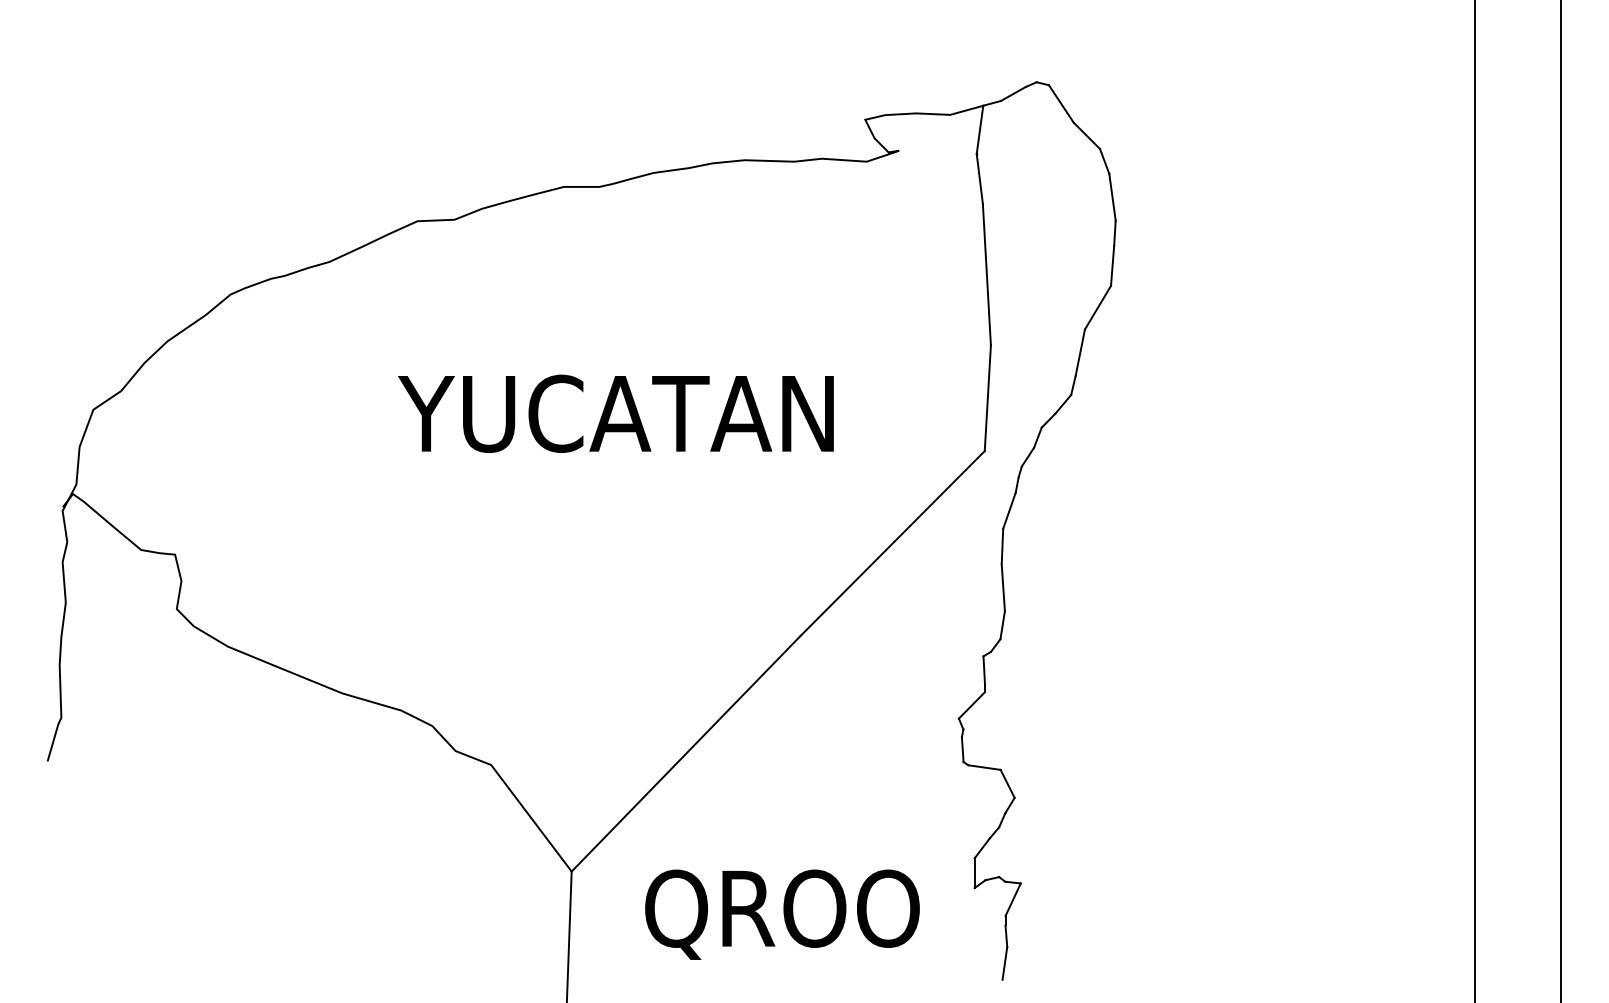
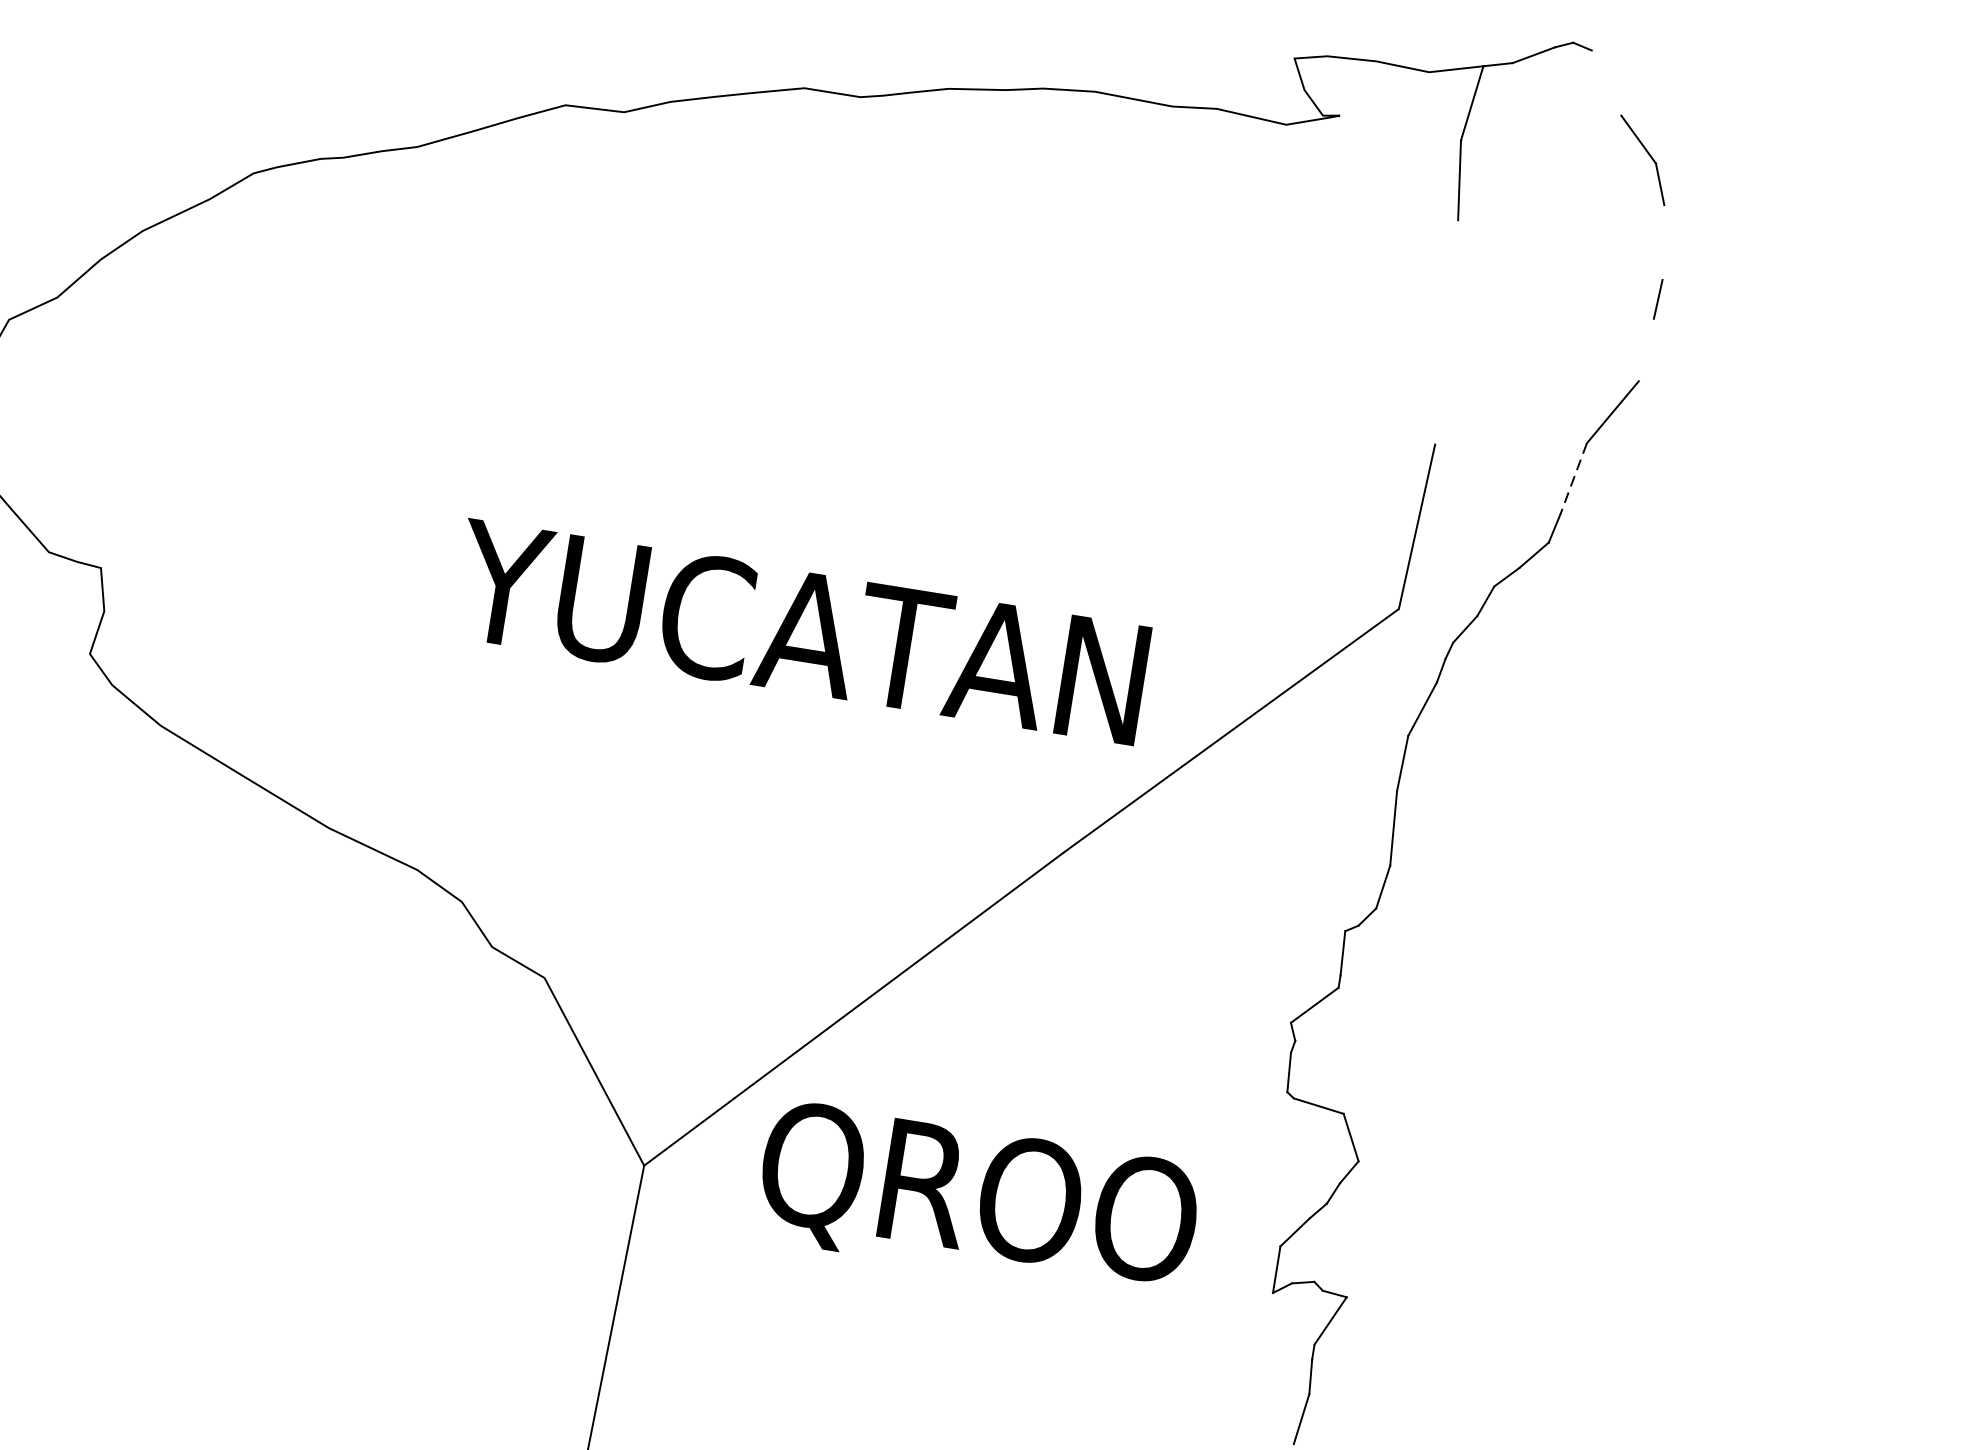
line: (1060, 103) -> (1605, 82), removed
line: (1112, 197) -> (1663, 242), removed
line: (1112, 265) -> (1646, 349), removed
line: (986, 274) -> (1446, 332), removed
line: (1080, 352) -> (1574, 478), solid -> dashed
text: (615, 413) -> (800, 631), moved
text: (782, 914) -> (978, 1201), moved

